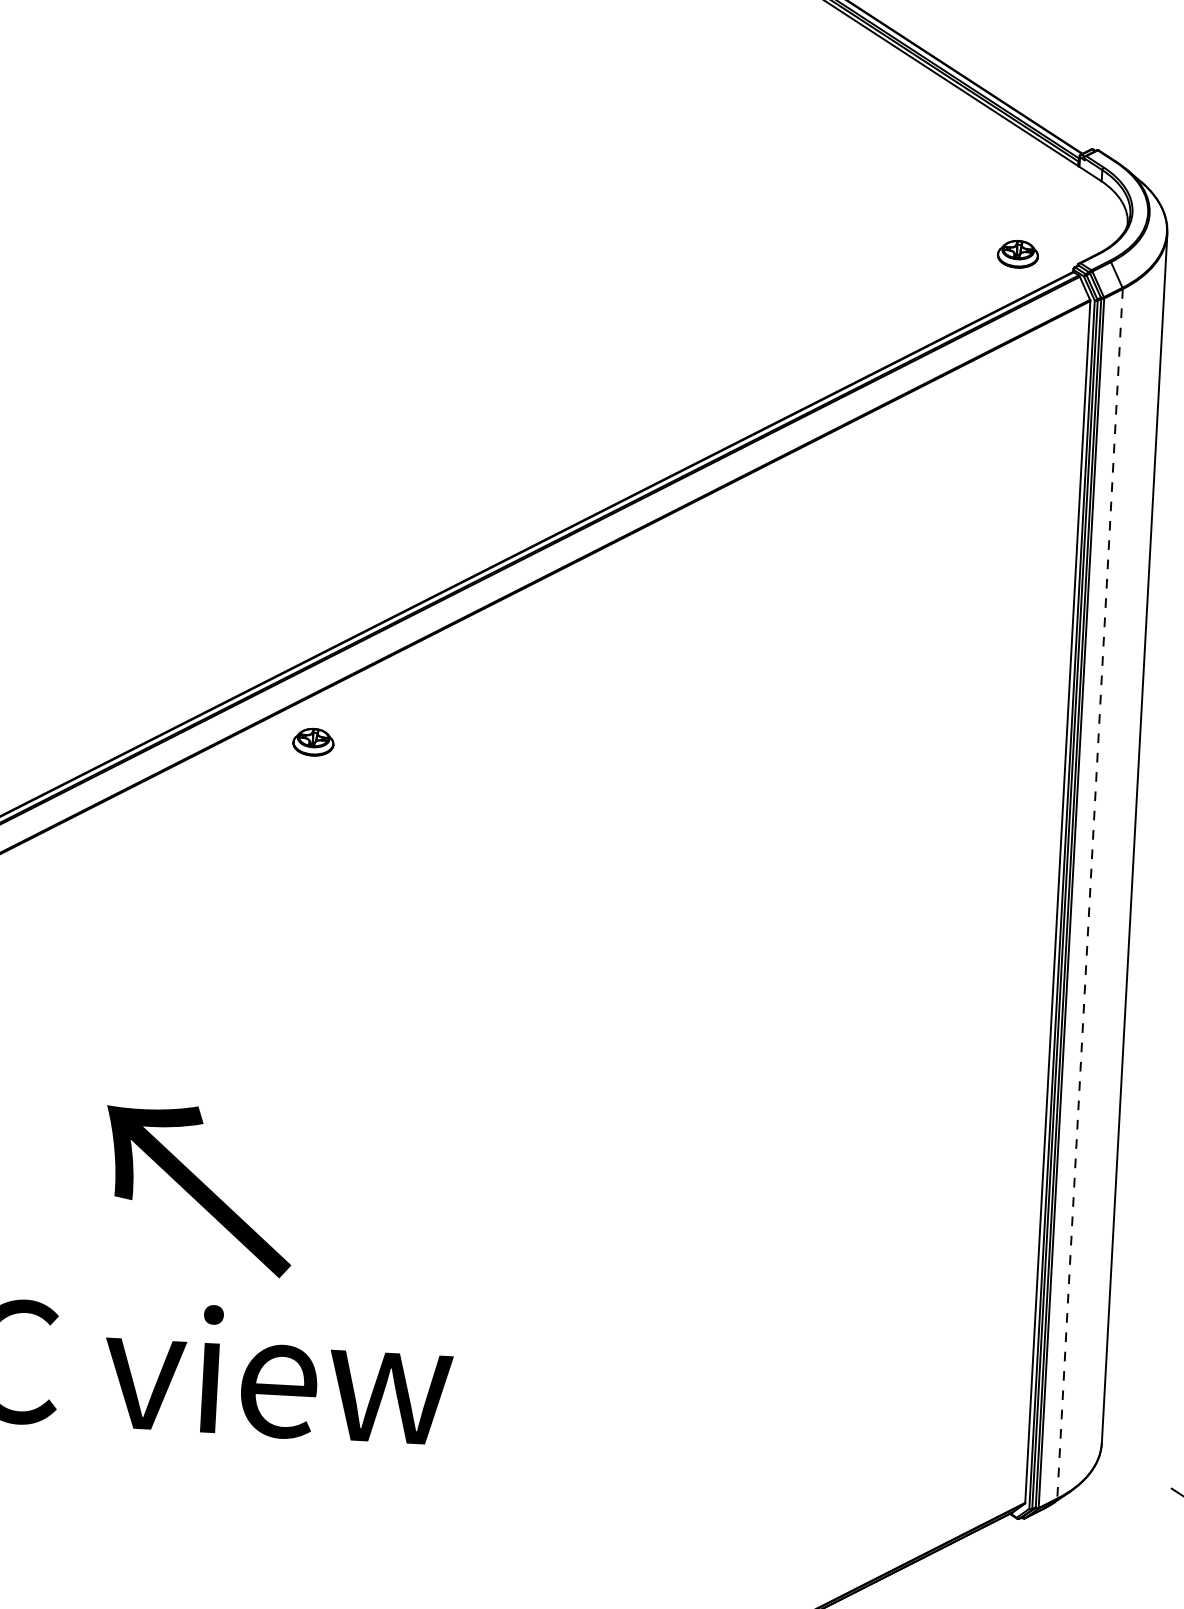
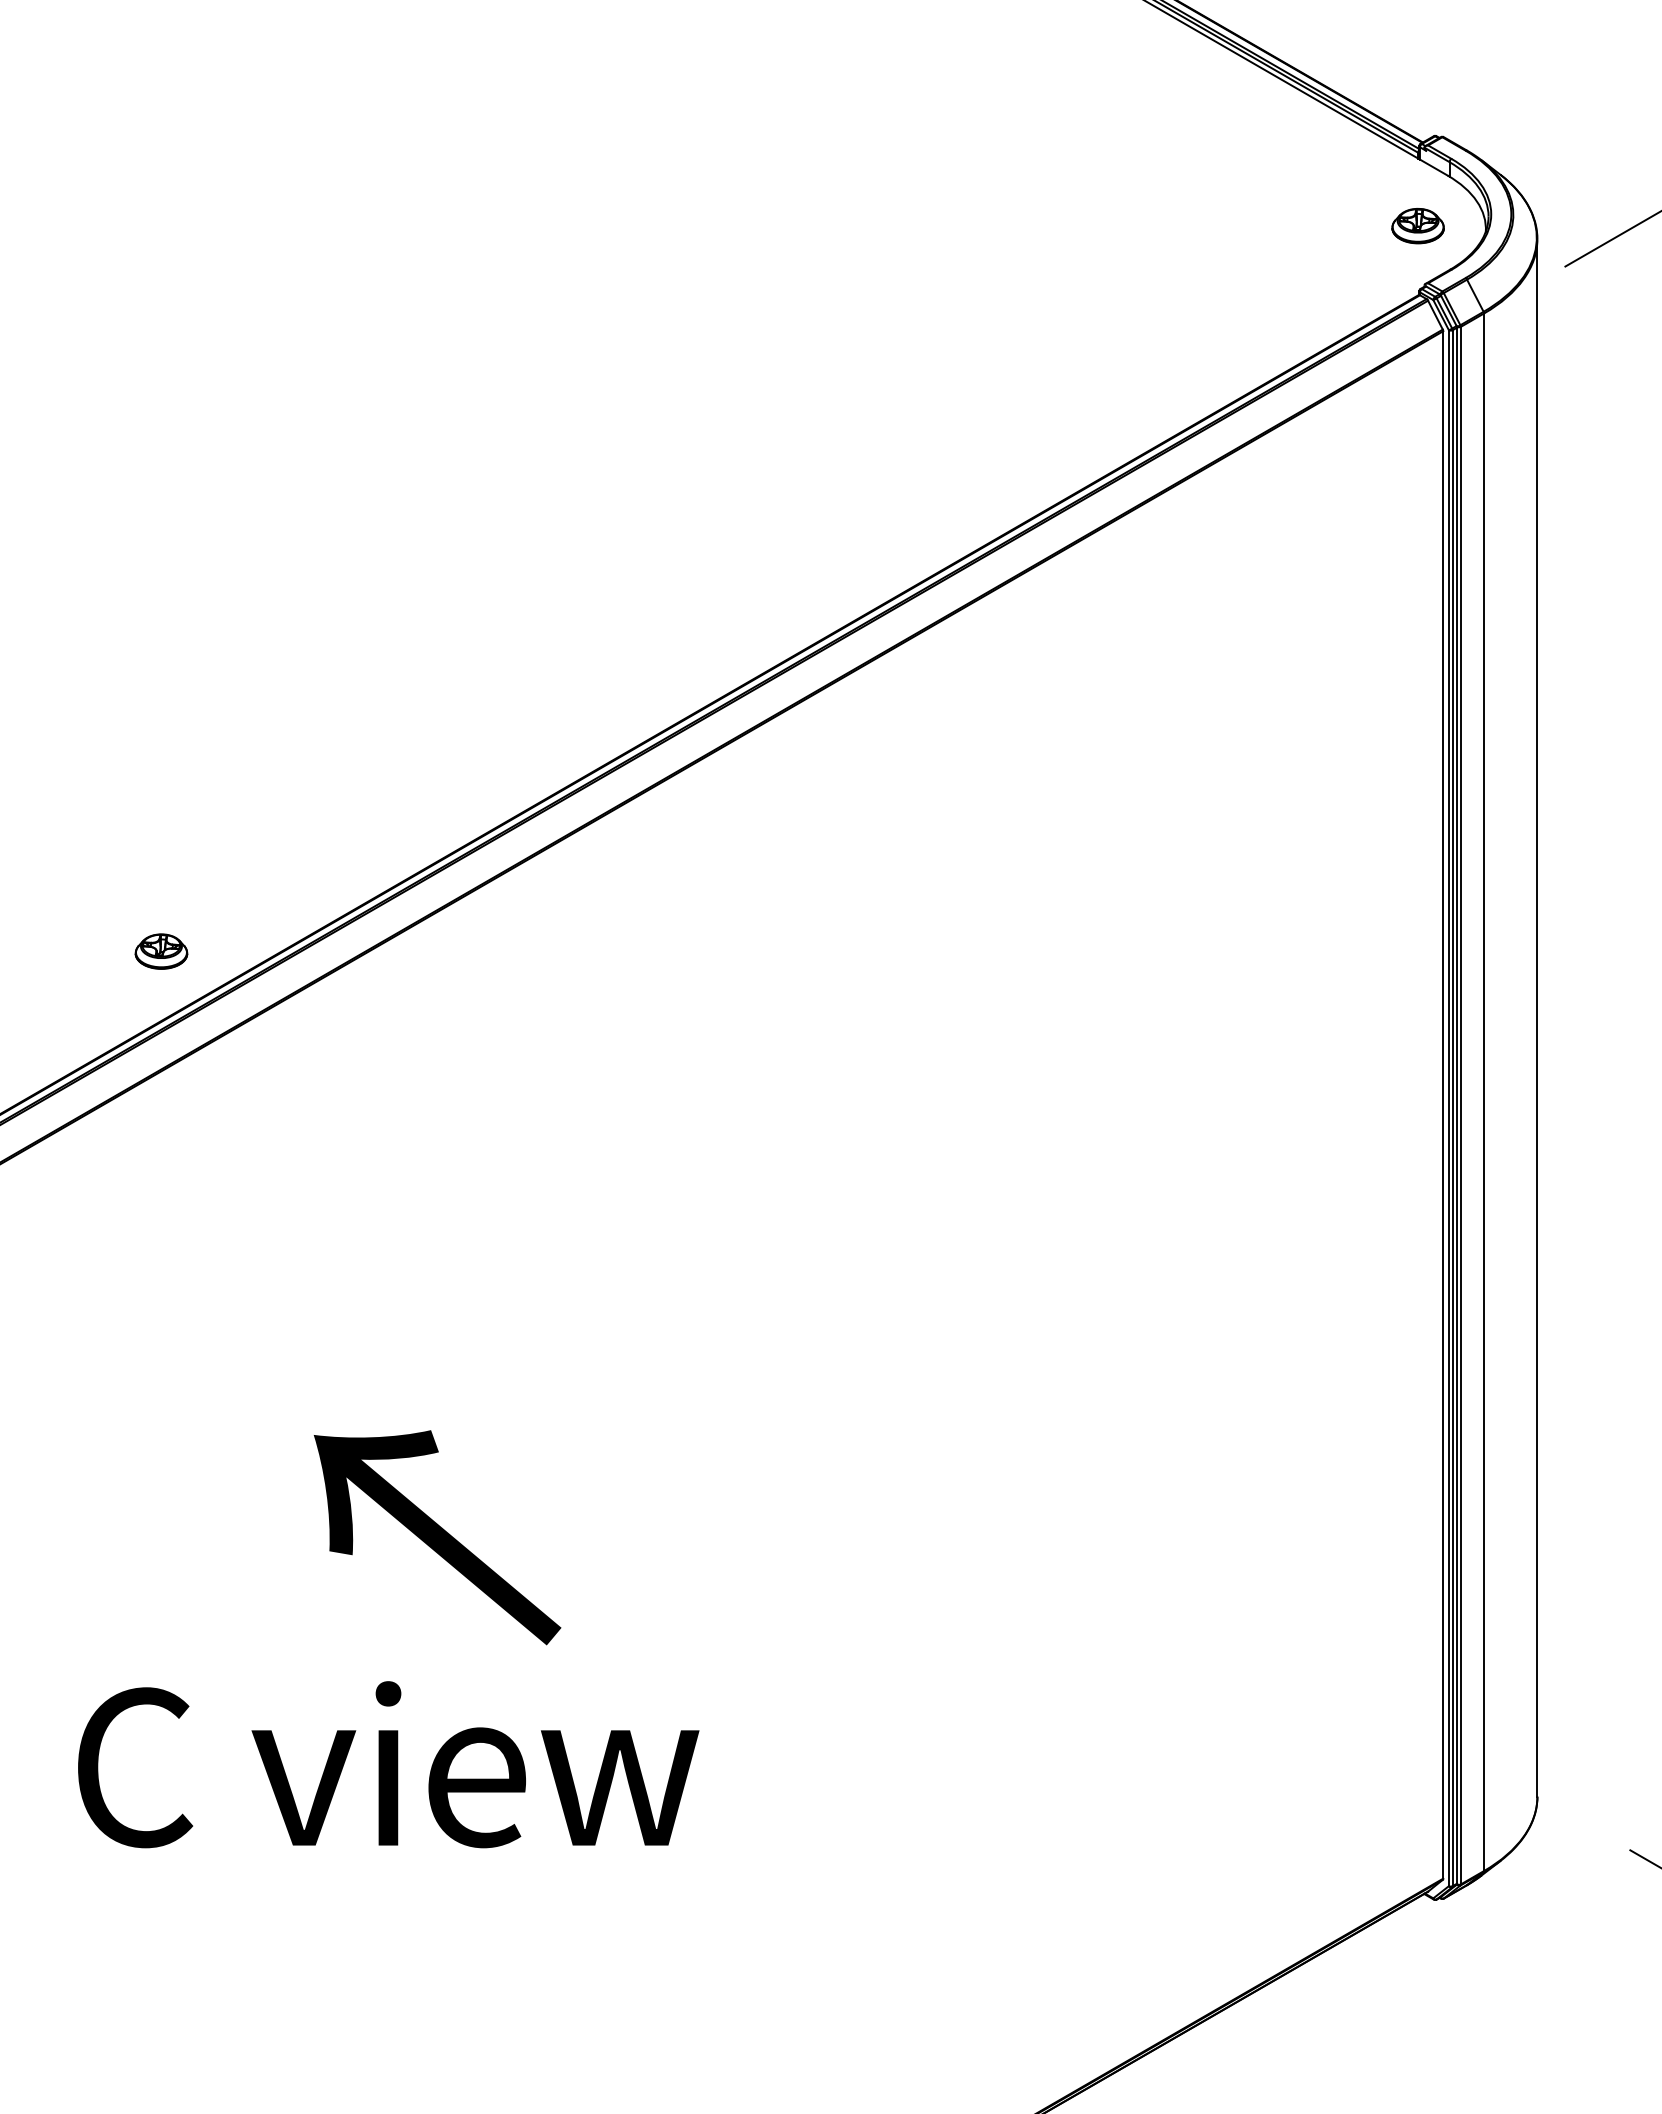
part: (1017, 254) -> (1417, 226), moved
part: (313, 742) -> (161, 951), moved
line: (1090, 894) -> (1484, 1092), dashed -> solid
text: (198, 1190) -> (437, 1537), moved

